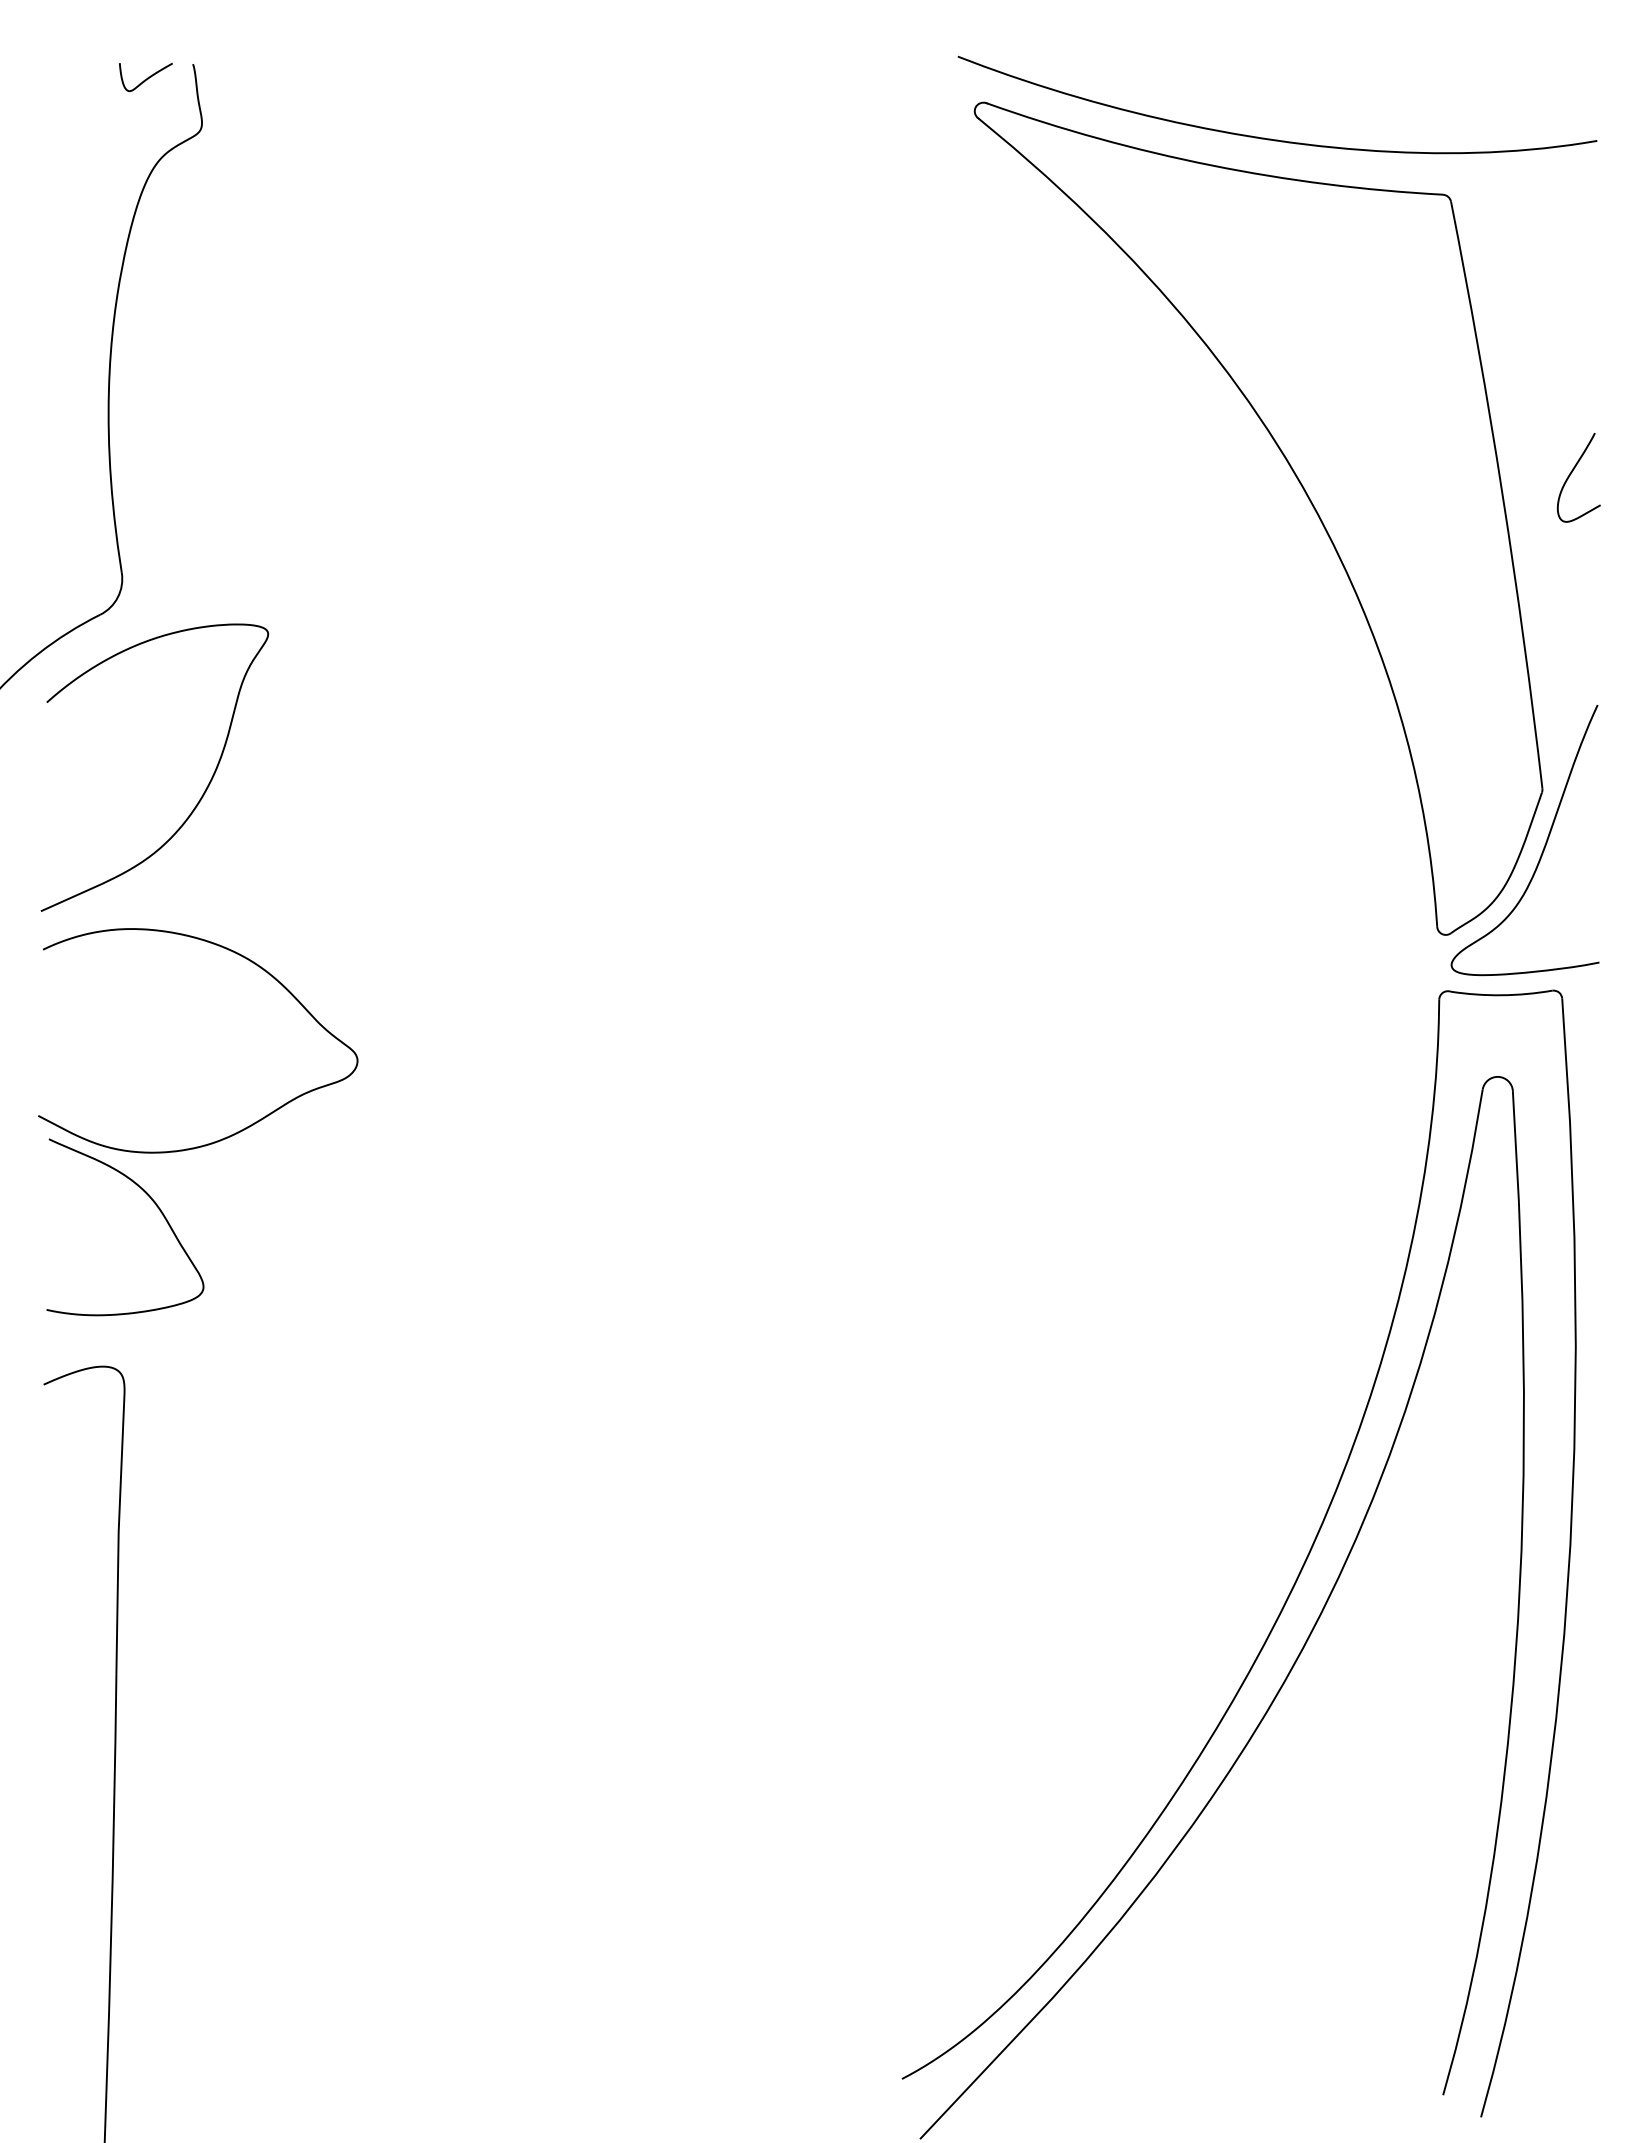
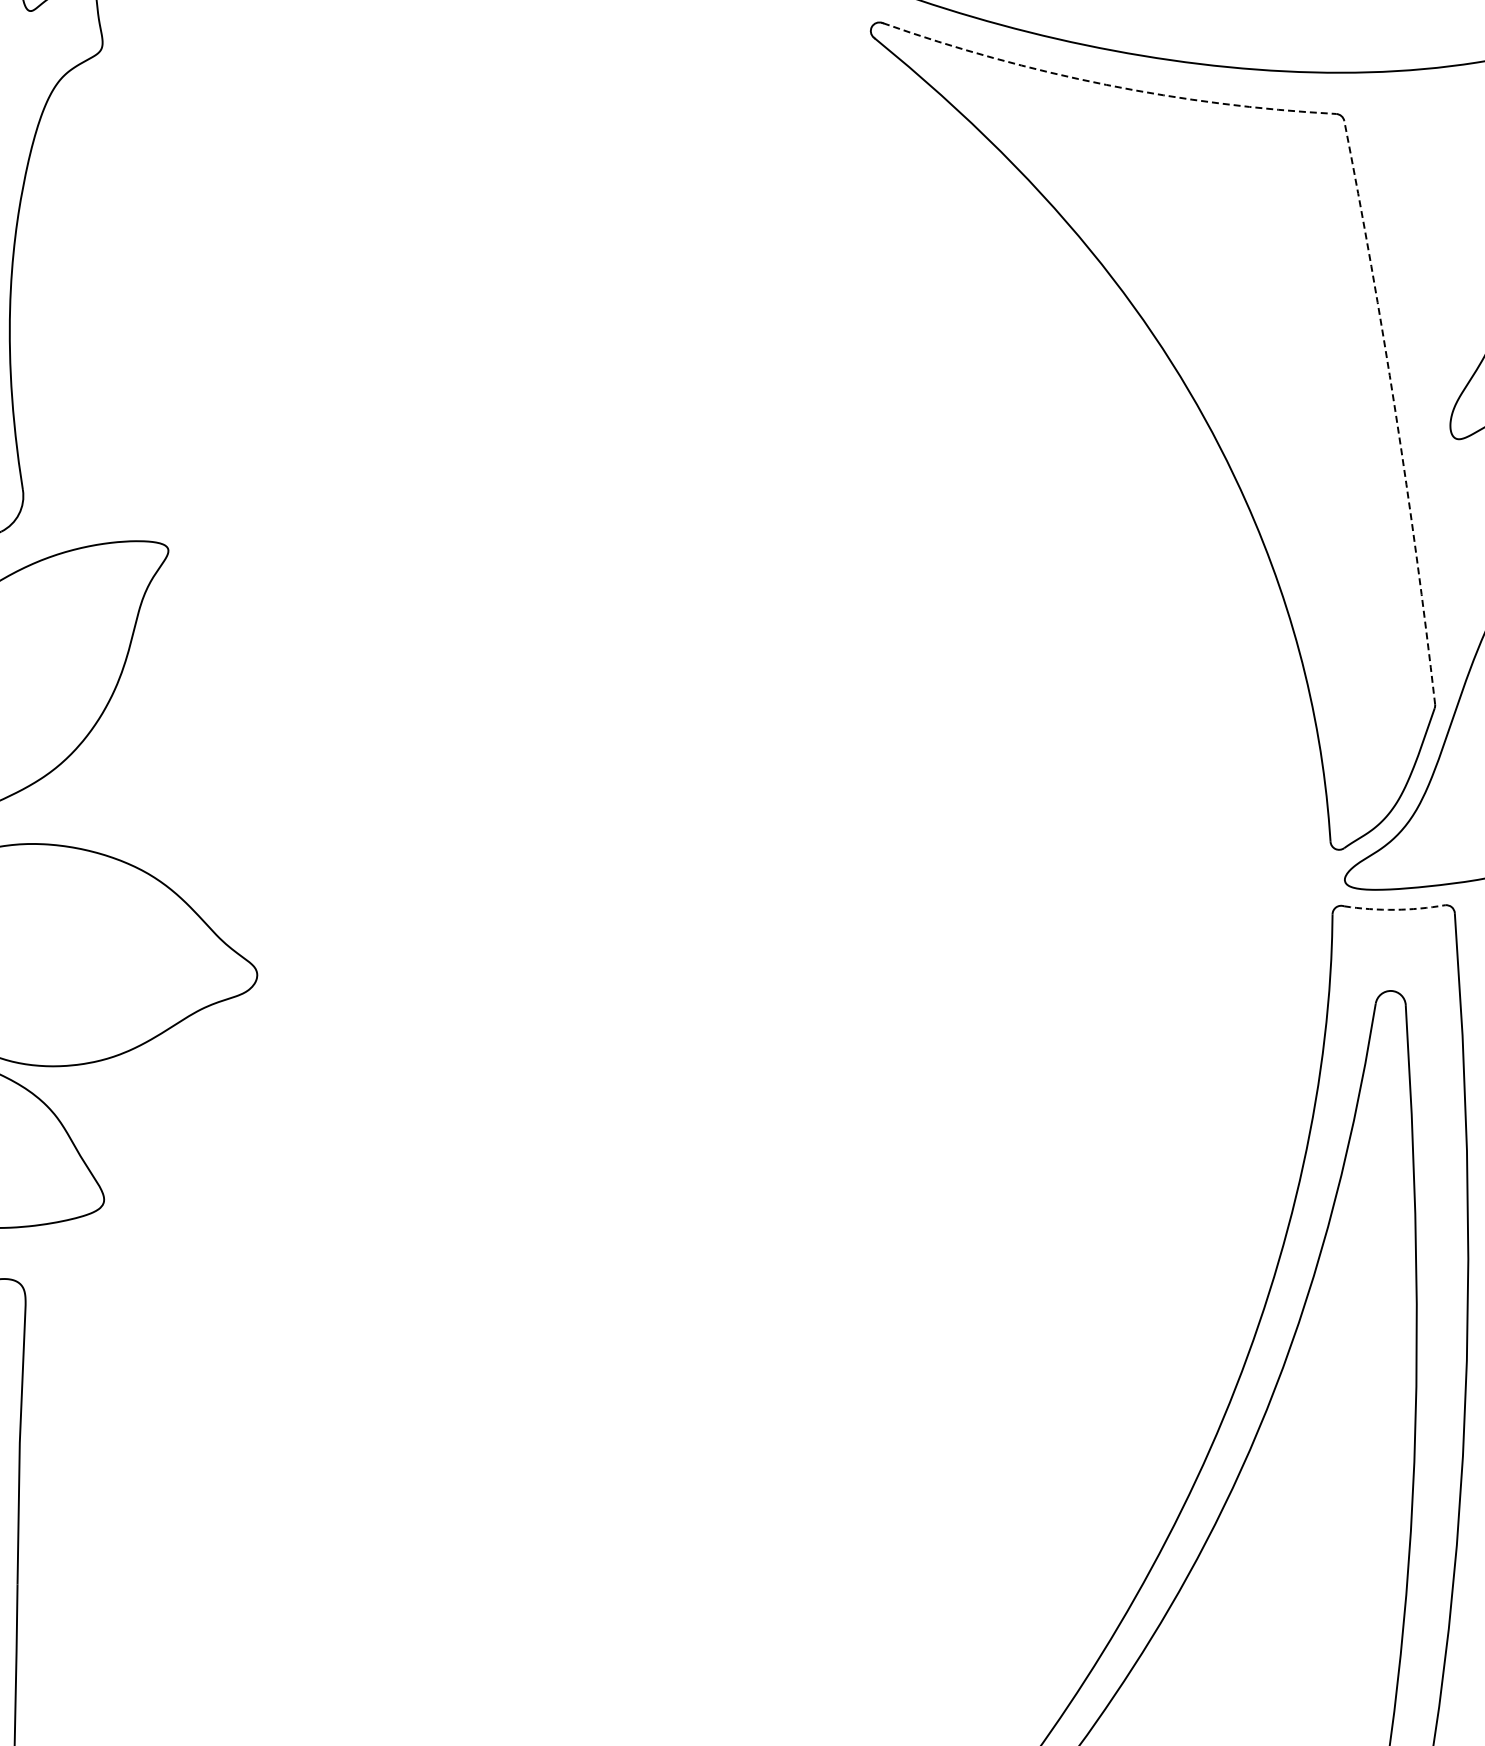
arc: (1211, 165) -> (1106, 84), solid -> dashed
arc: (1502, 494) -> (1395, 412), solid -> dashed
arc: (1501, 995) -> (1394, 910), solid -> dashed

